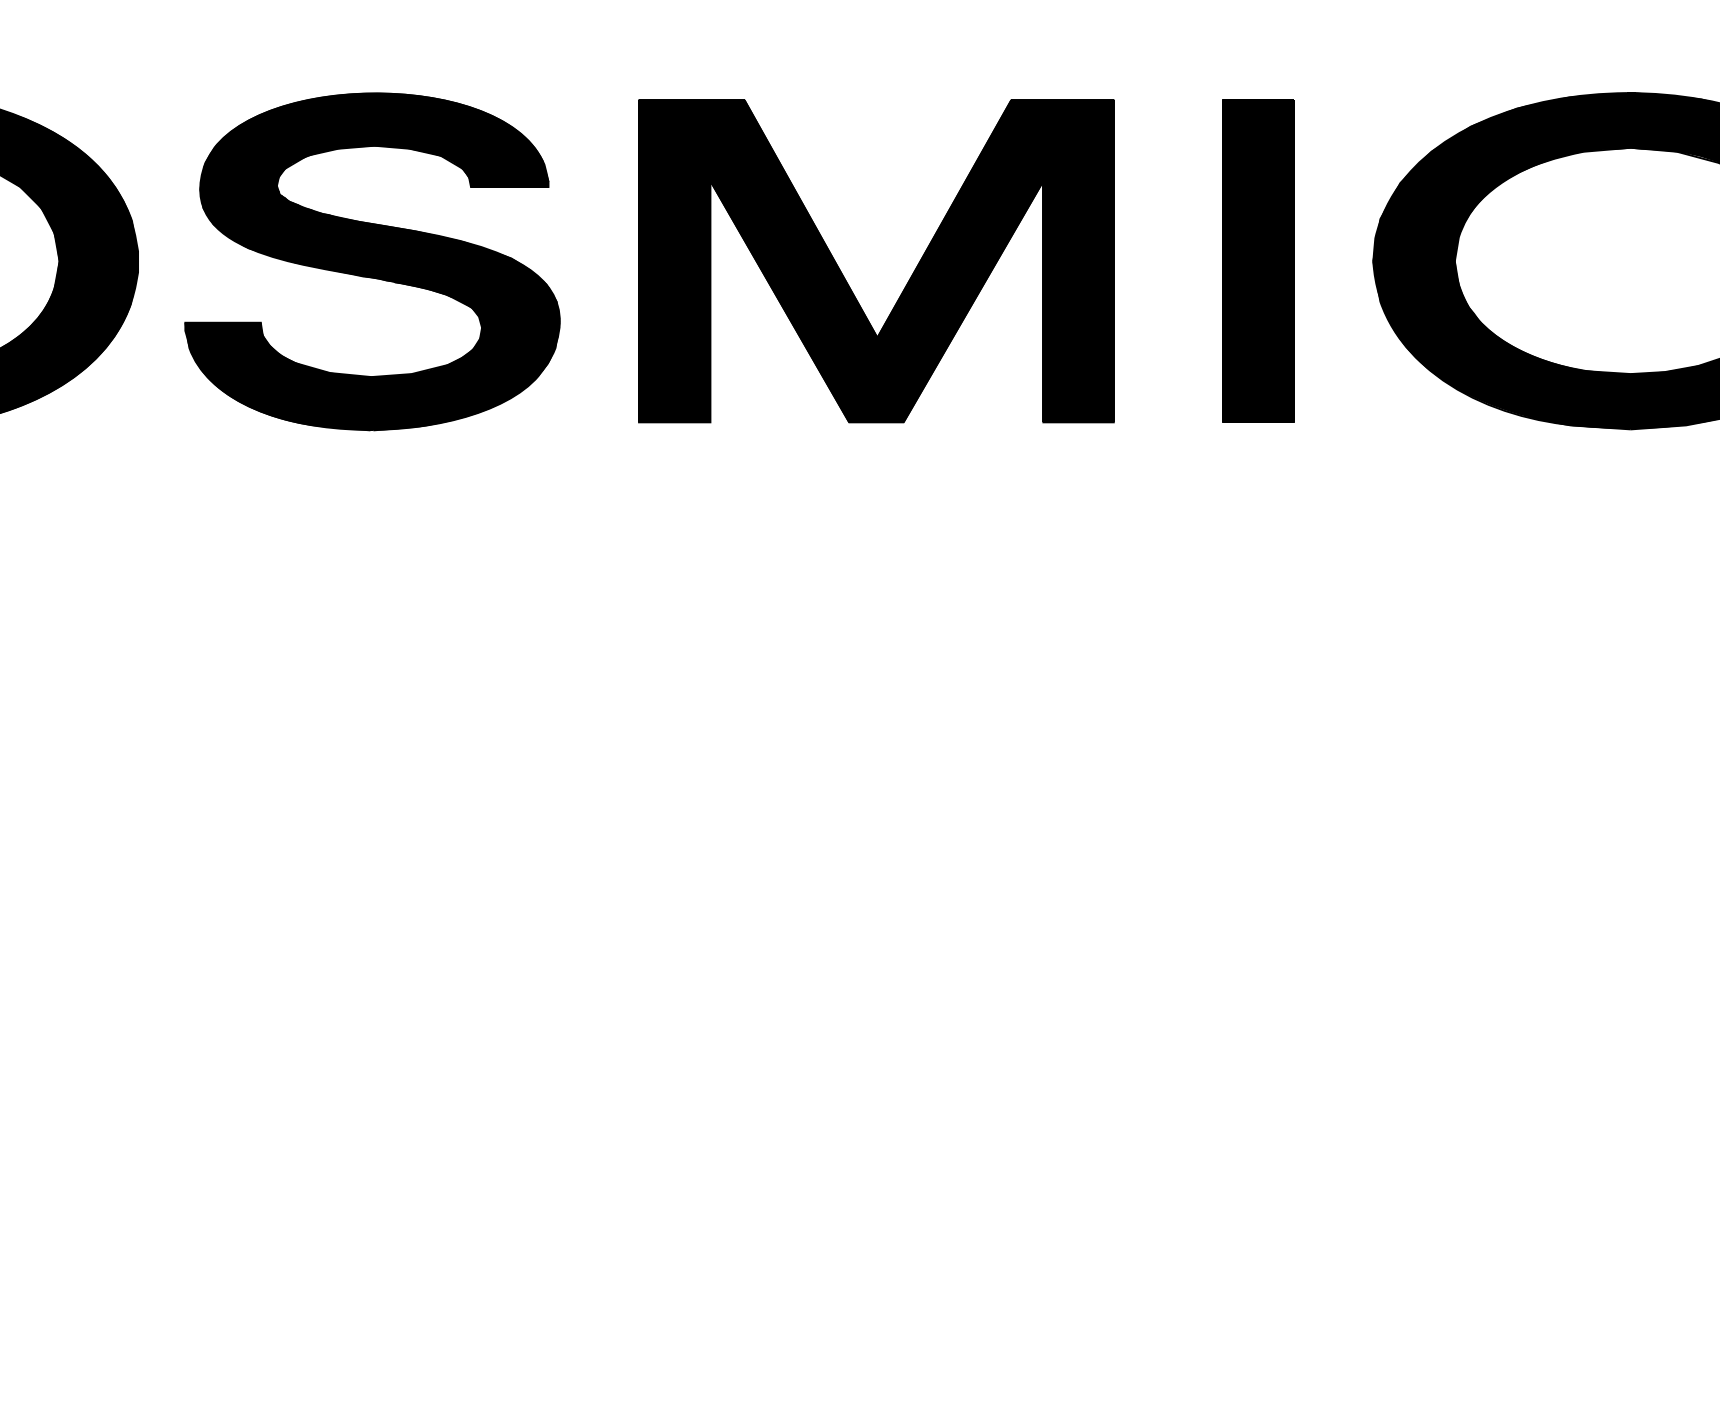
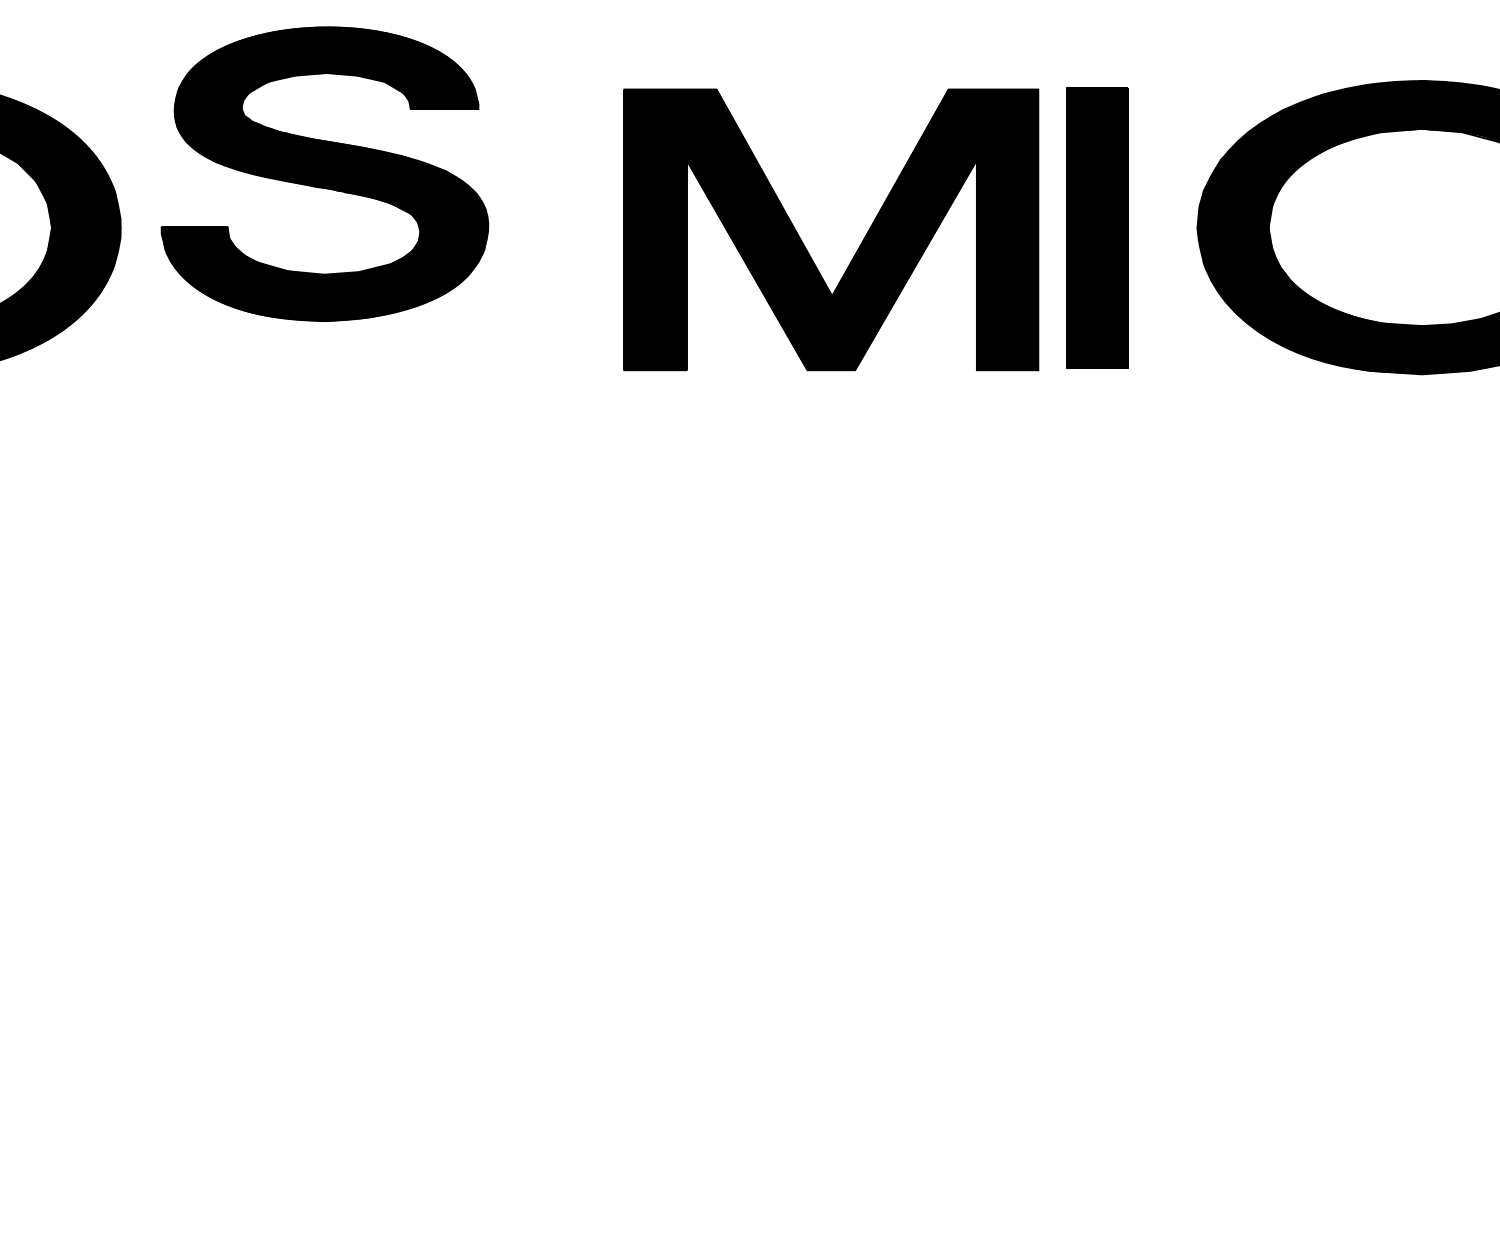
part: (371, 262) -> (324, 174), moved
part: (844, 275) -> (803, 242), moved

